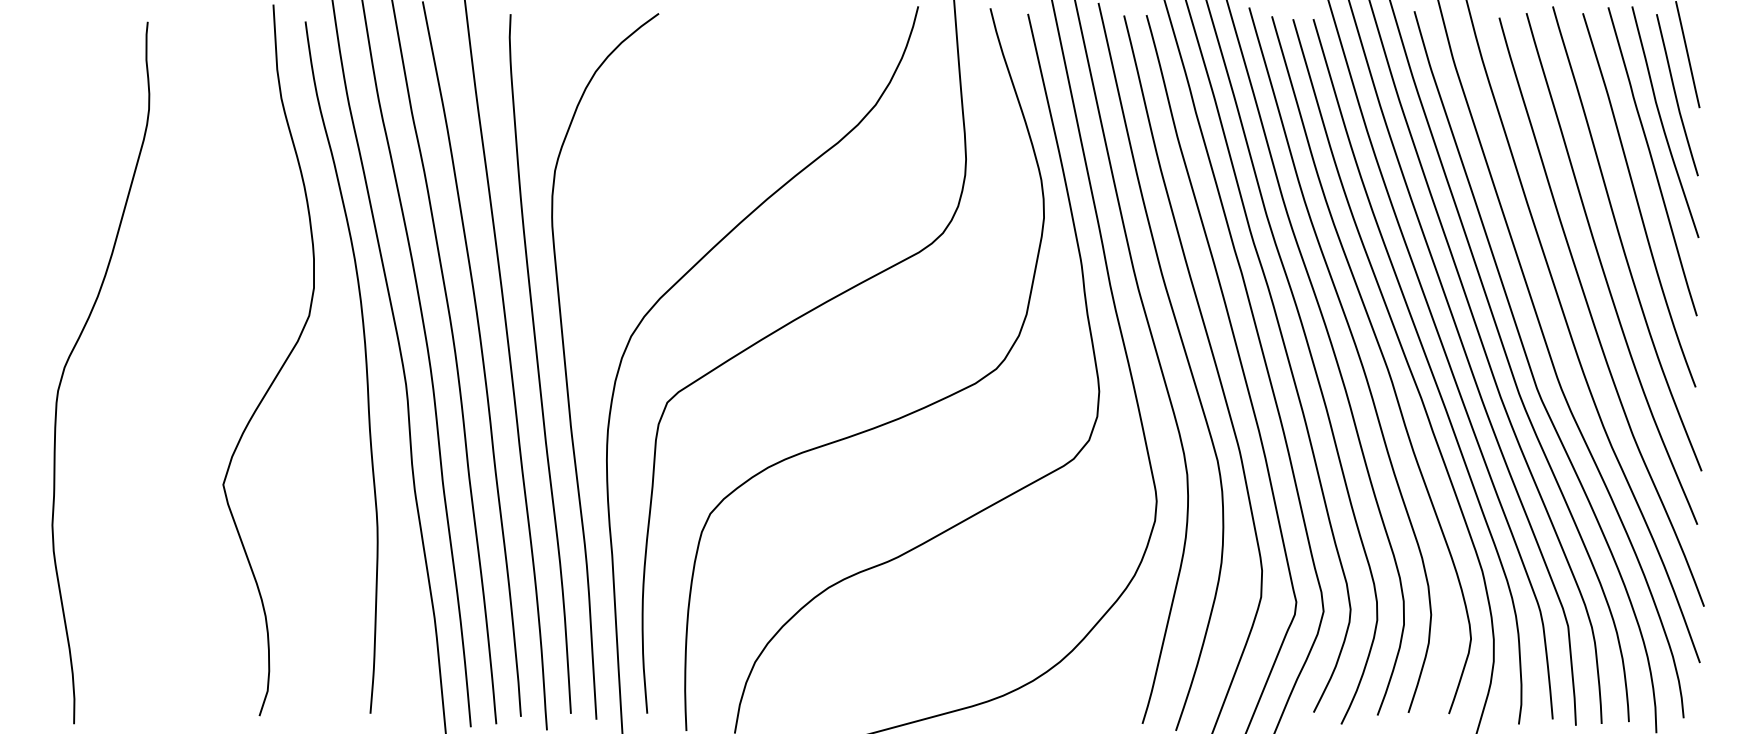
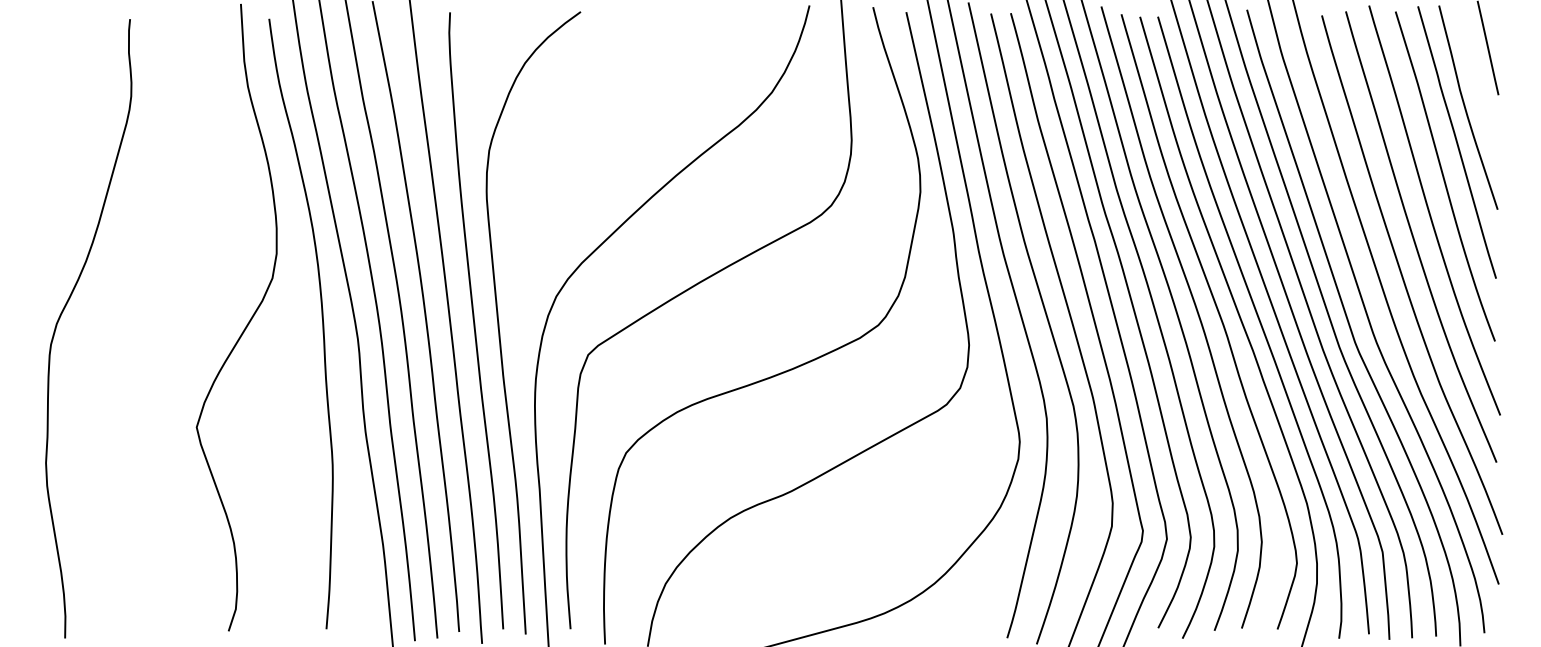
curve: (1676, 95) -> (1478, 84), removed

